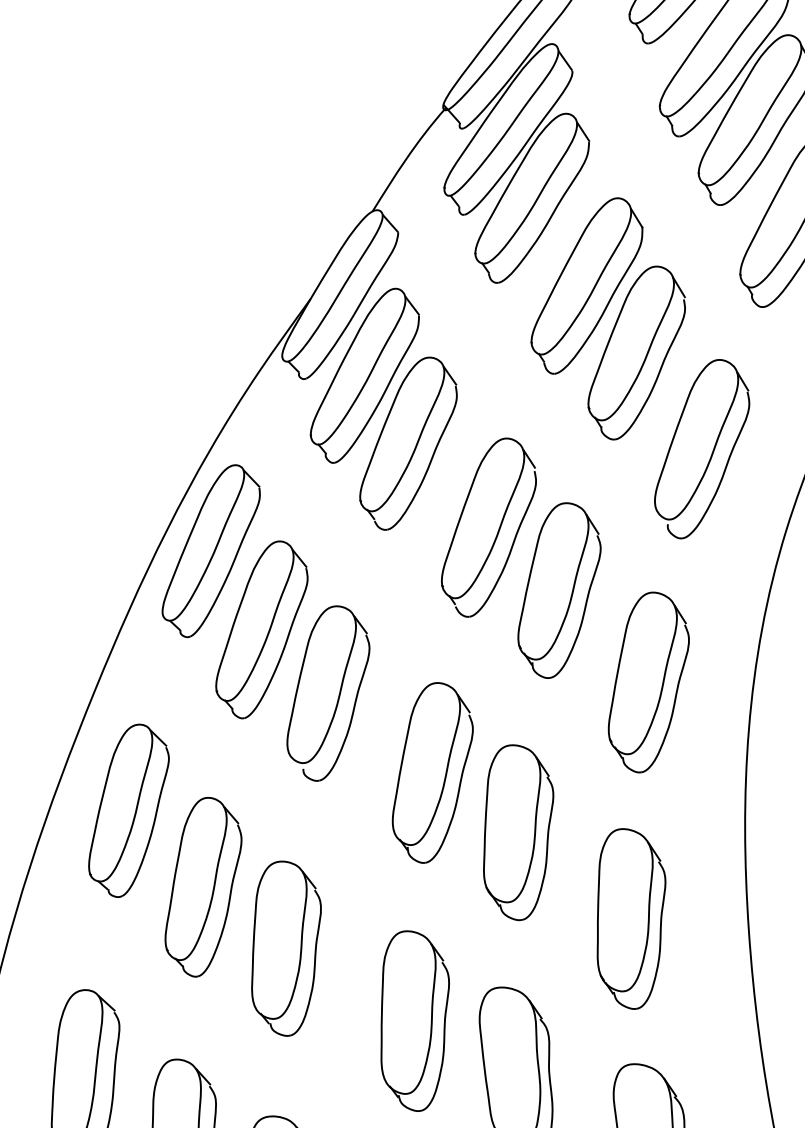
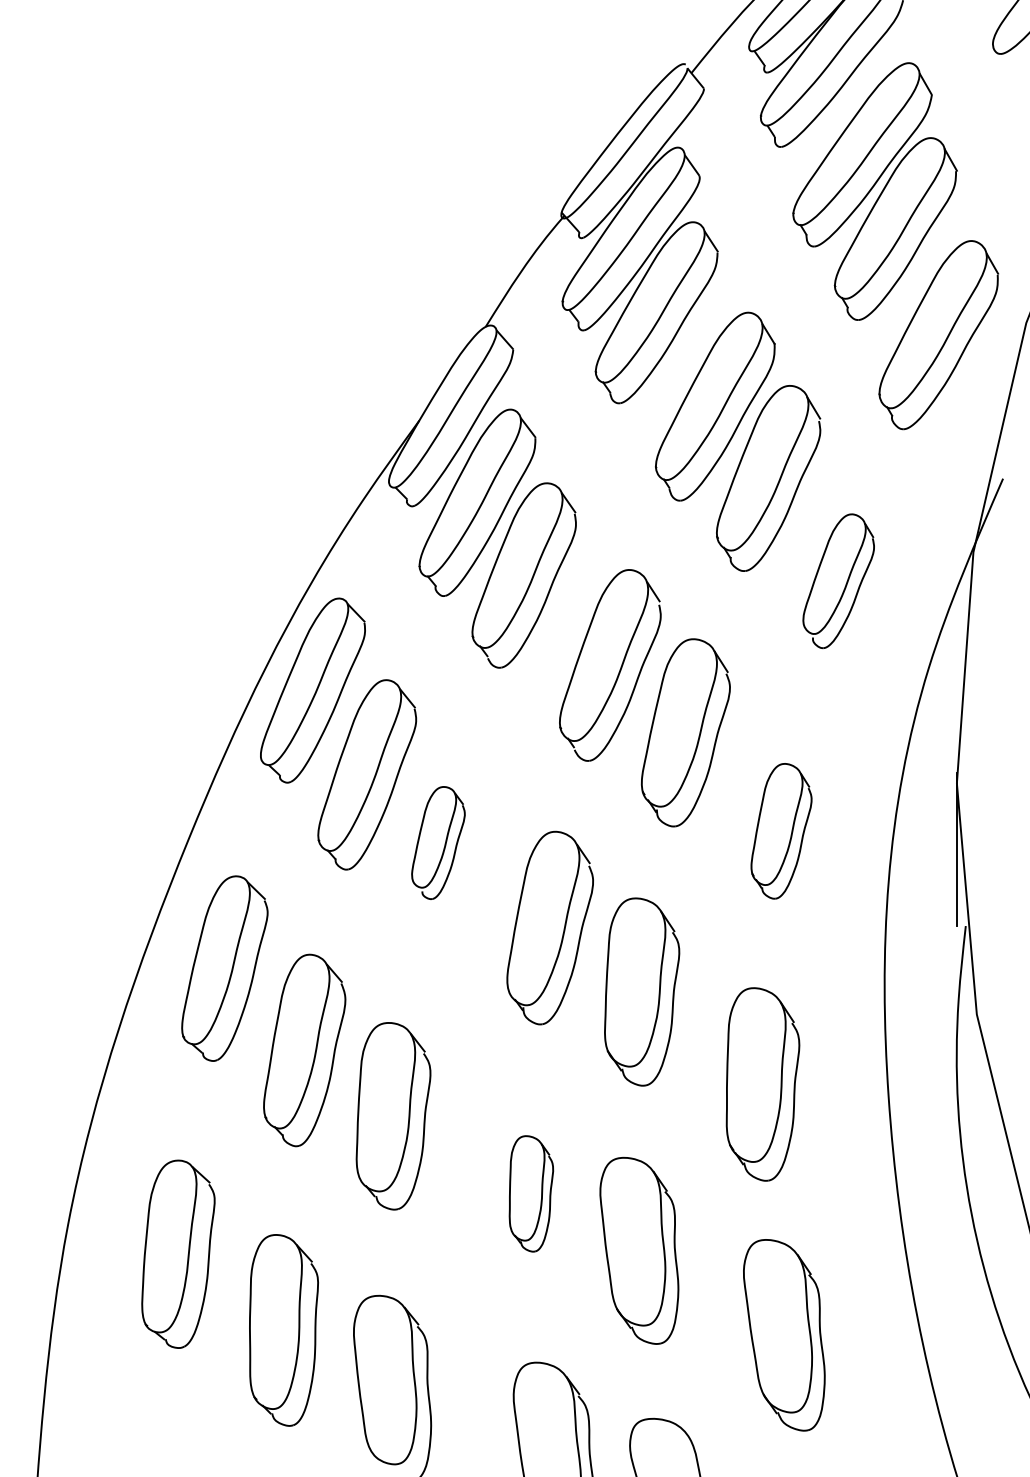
part: (702, 448) -> (838, 580), size x0.7
part: (648, 682) -> (781, 831), size x0.7
part: (328, 693) -> (438, 842), size x0.6
part: (415, 1020) -> (531, 1193), size x0.6

